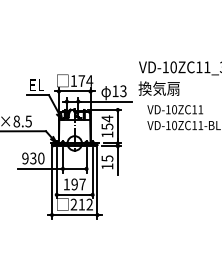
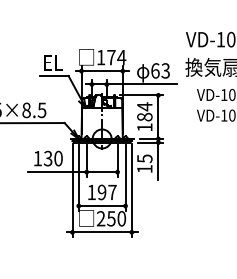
text: (115, 91) -> (155, 71), 13 -> 63
text: (107, 126) -> (144, 116), 154 -> 184
text: (25, 158) -> (37, 158), 930 -> 130
text: (85, 204) -> (116, 218), 212 -> 250

